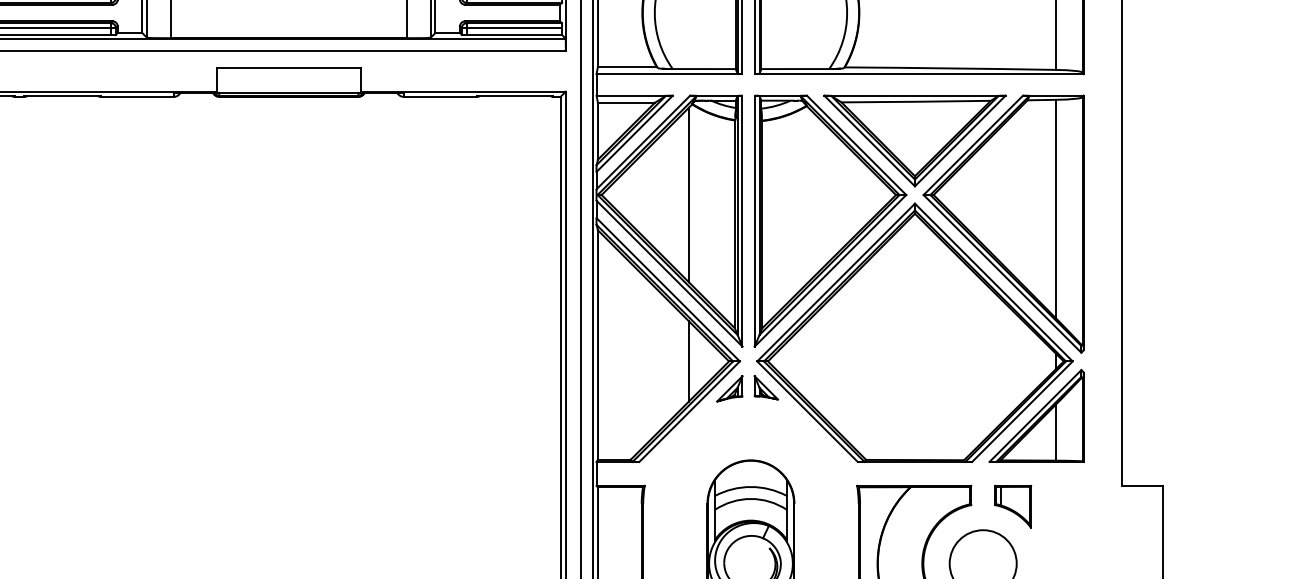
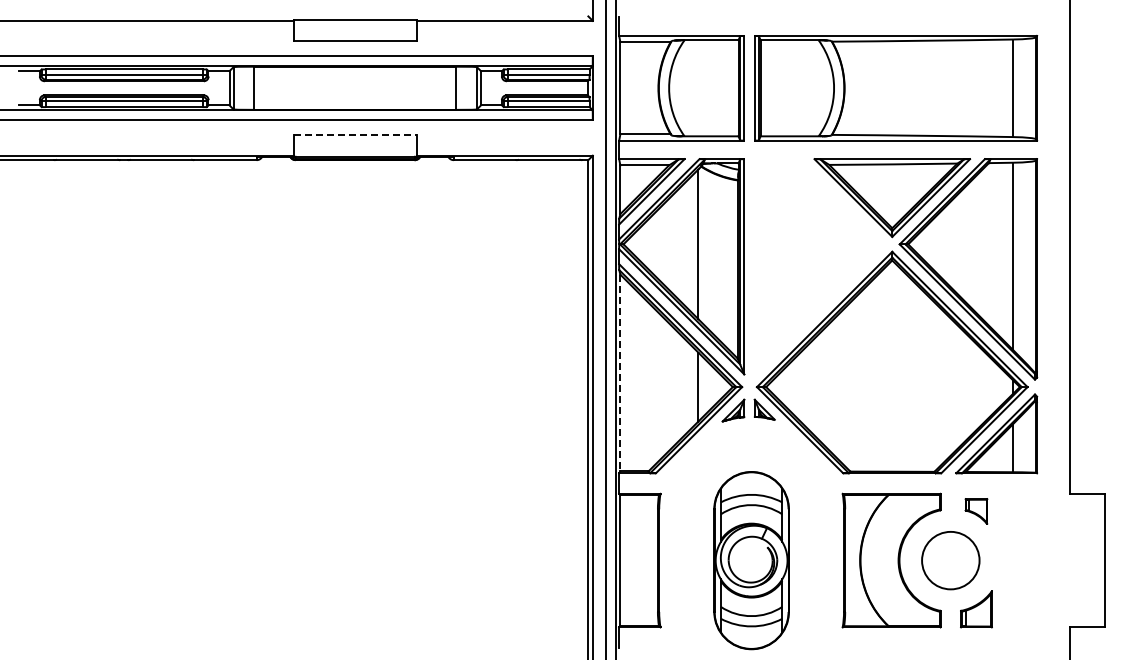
line: (289, 68) -> (355, 135), solid -> dashed
part: (830, 220) -> (819, 266), removed
line: (598, 345) -> (620, 373), solid -> dashed
part: (1013, 506) -> (976, 511), size x0.7

